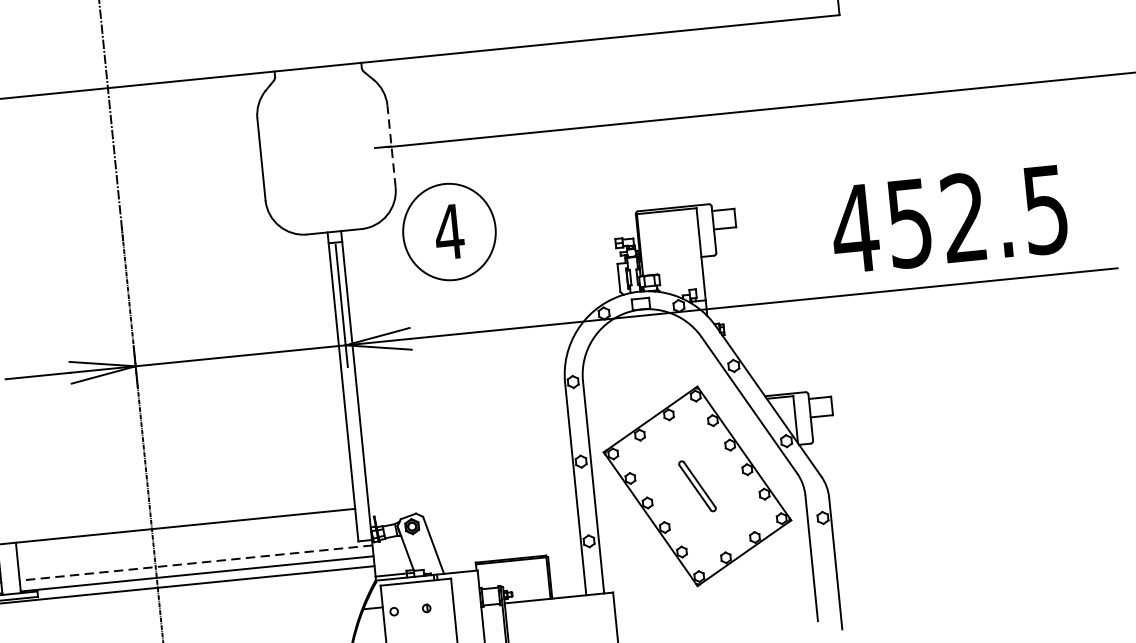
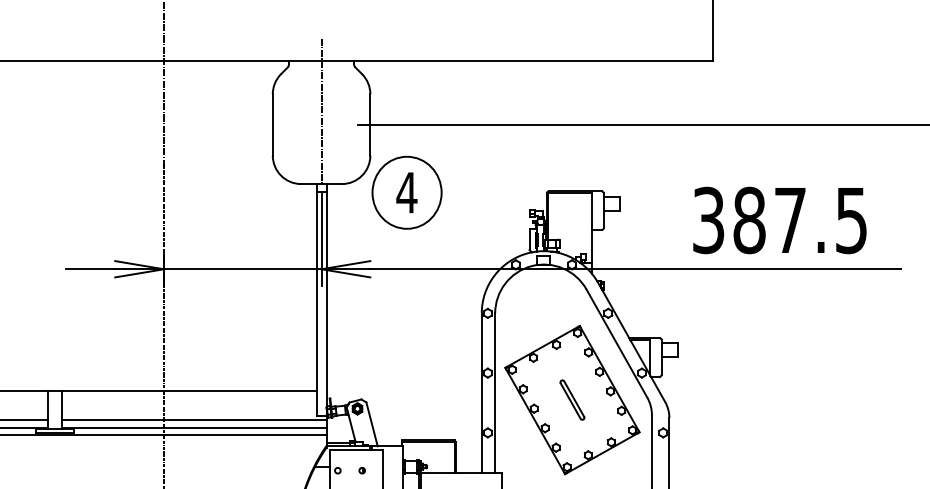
line: (324, 135) -> (321, 111), added
line: (391, 145) -> (370, 124), dashed -> solid
text: (908, 223) -> (748, 220), 452.5 -> 387.5
line: (194, 562) -> (193, 419), dashed -> solid

